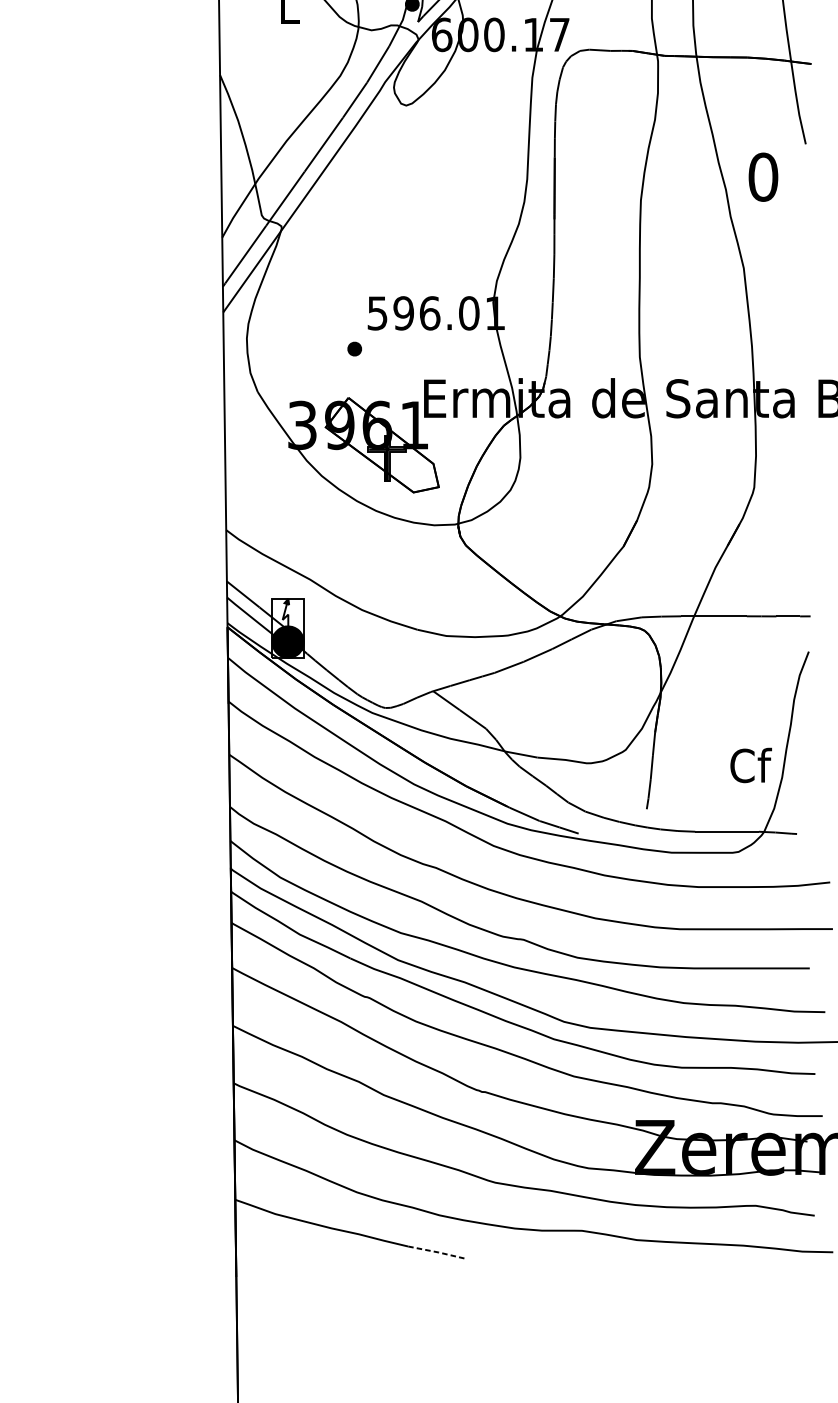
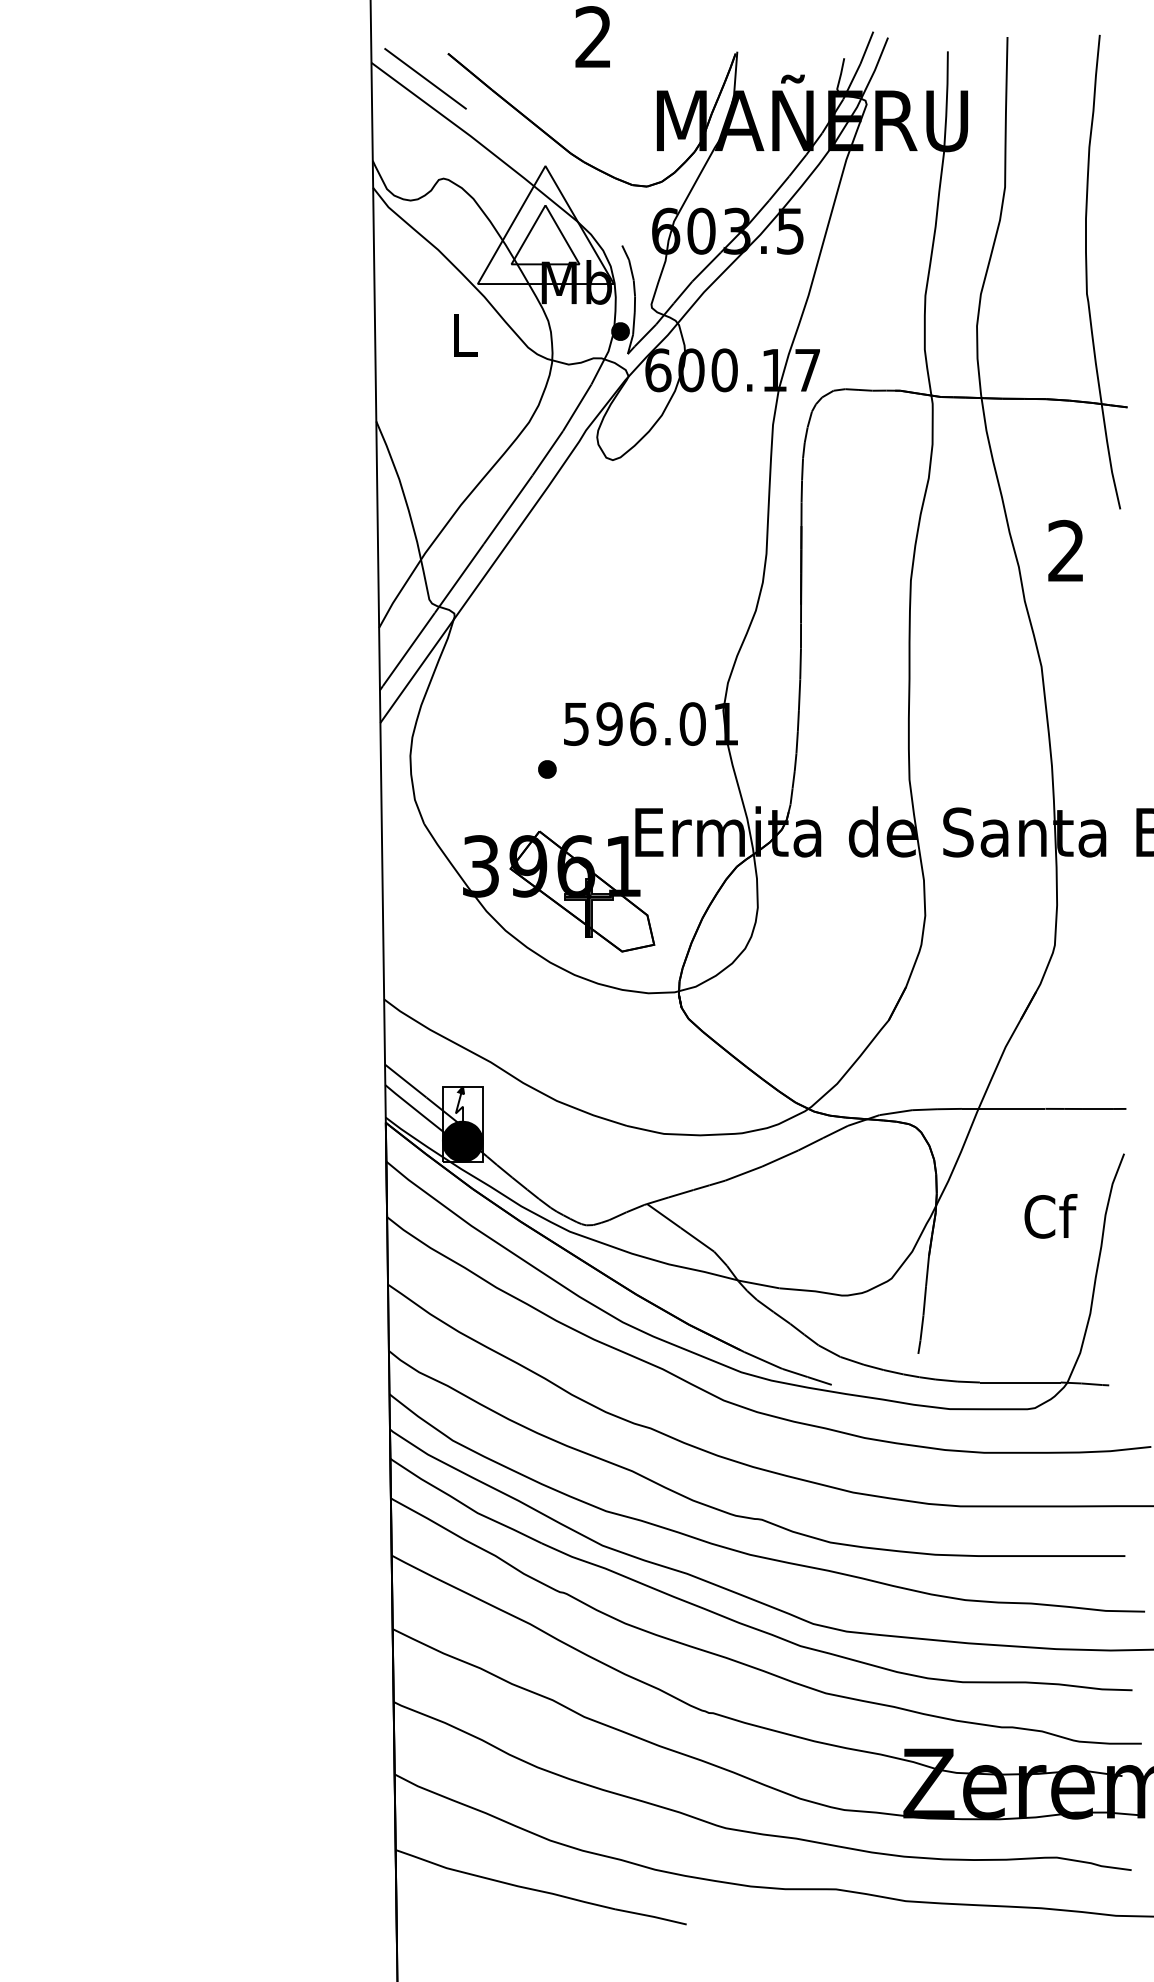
text: (763, 176) -> (1066, 550), 0 -> 2
text: (750, 765) -> (1050, 1216), moved
line: (436, 1252) -> (651, 1916), dashed -> solid

